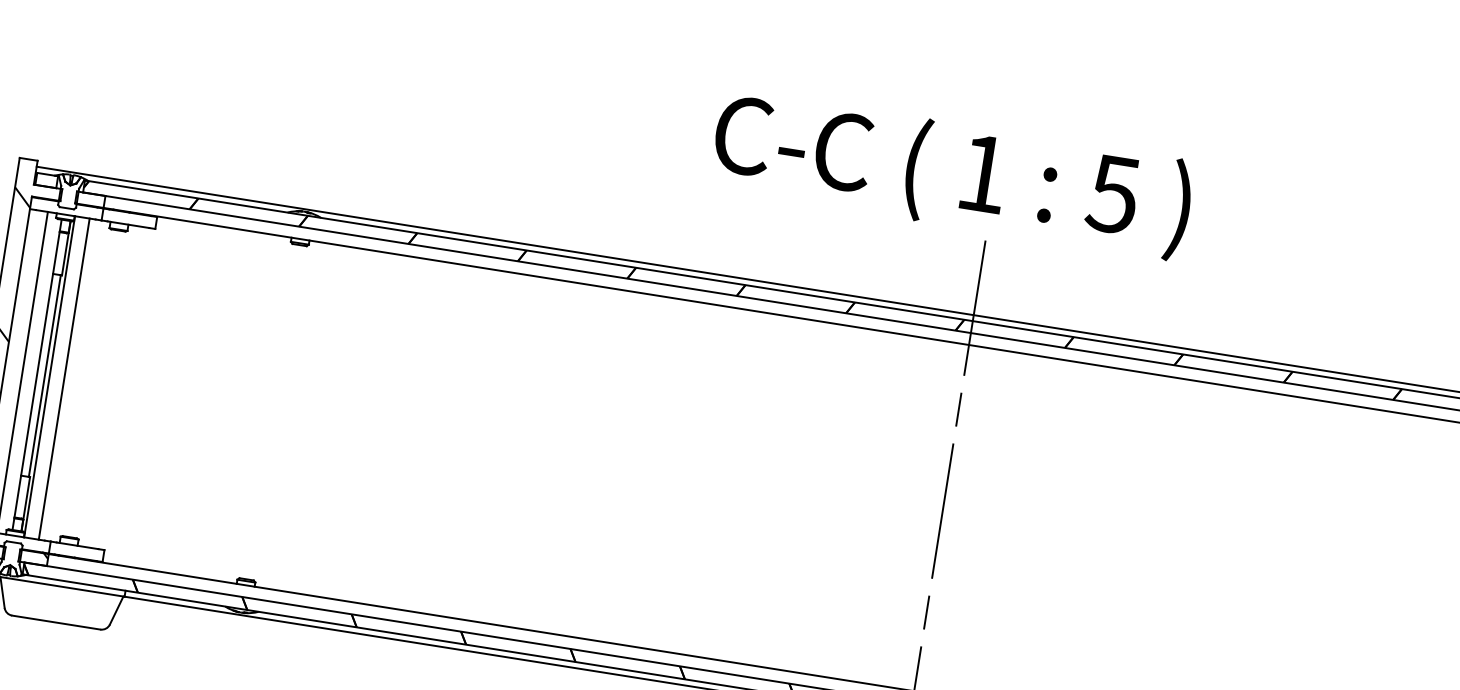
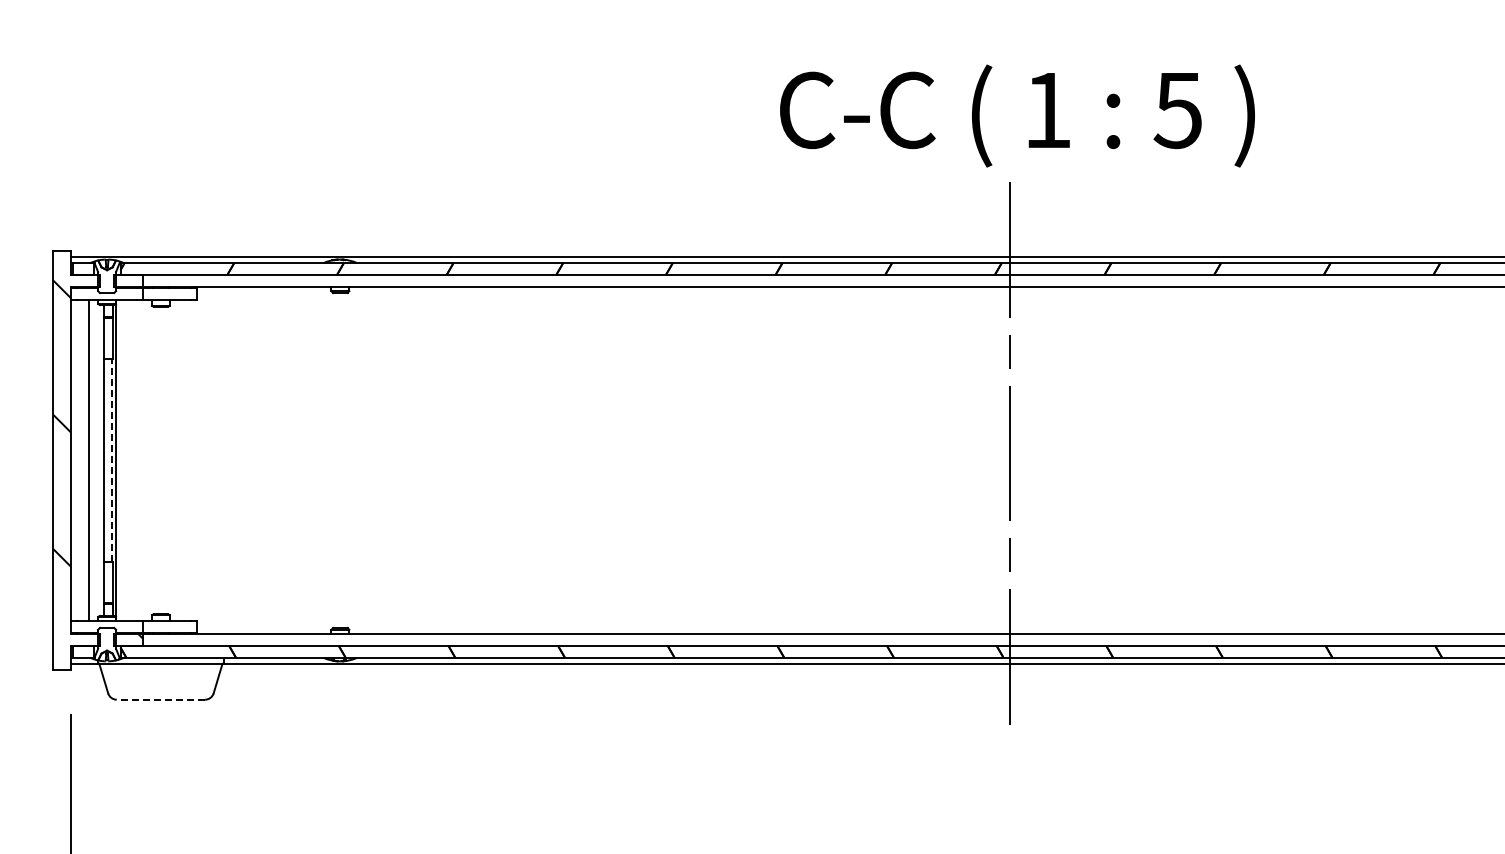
text: (952, 174) -> (1017, 115), moved
line: (44, 375) -> (111, 459), solid -> dashed
line: (64, 379) -> (131, 460), removed
line: (55, 622) -> (160, 699), solid -> dashed

